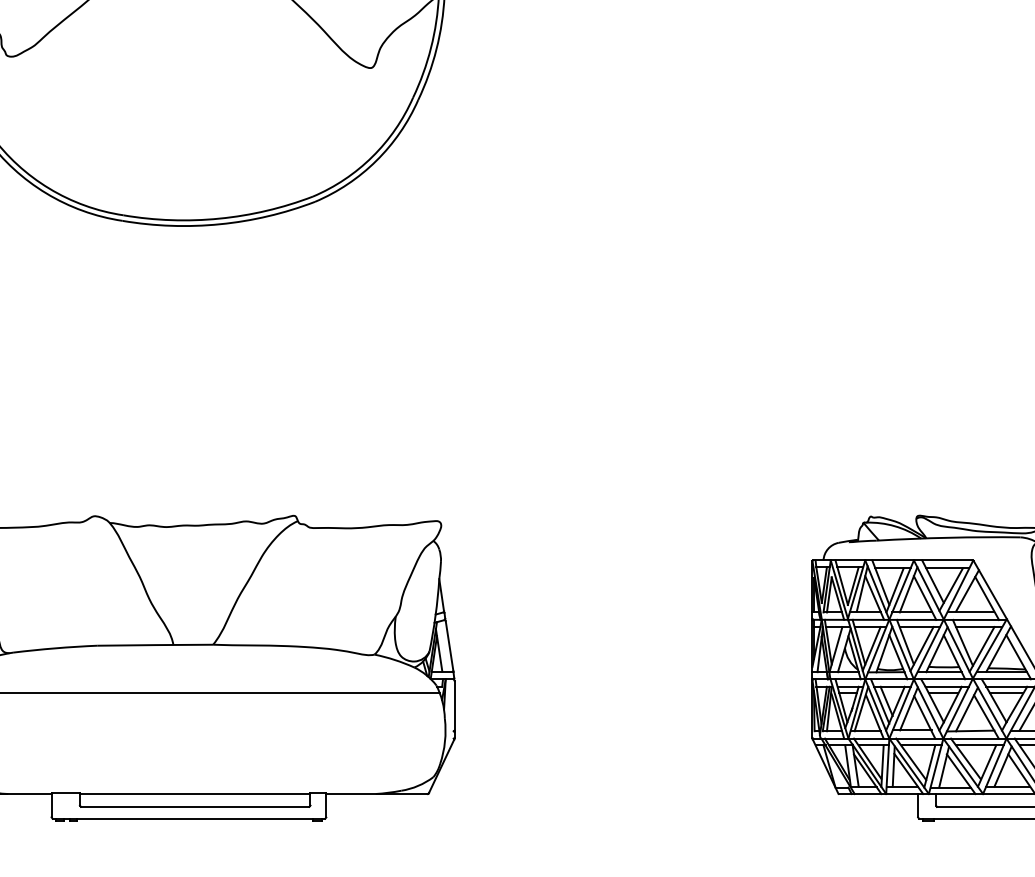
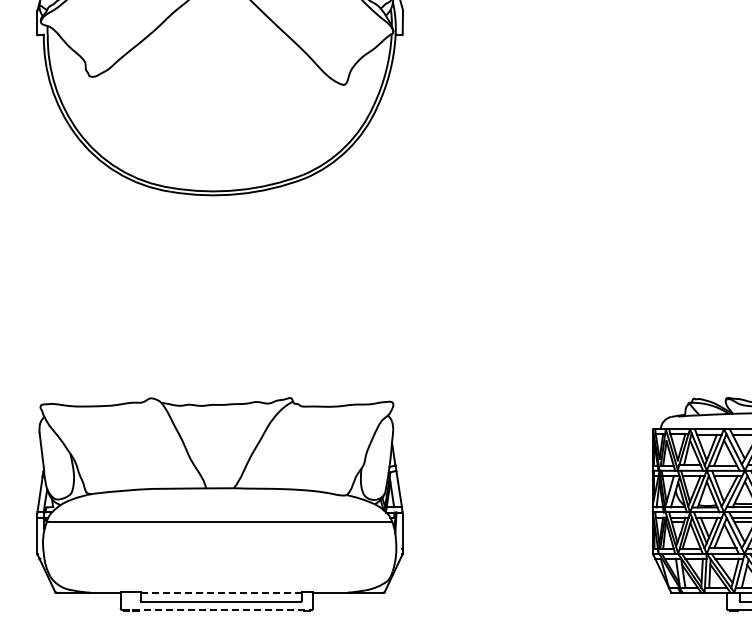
line: (195, 793) -> (221, 592), solid -> dashed
line: (189, 818) -> (217, 609), solid -> dashed

